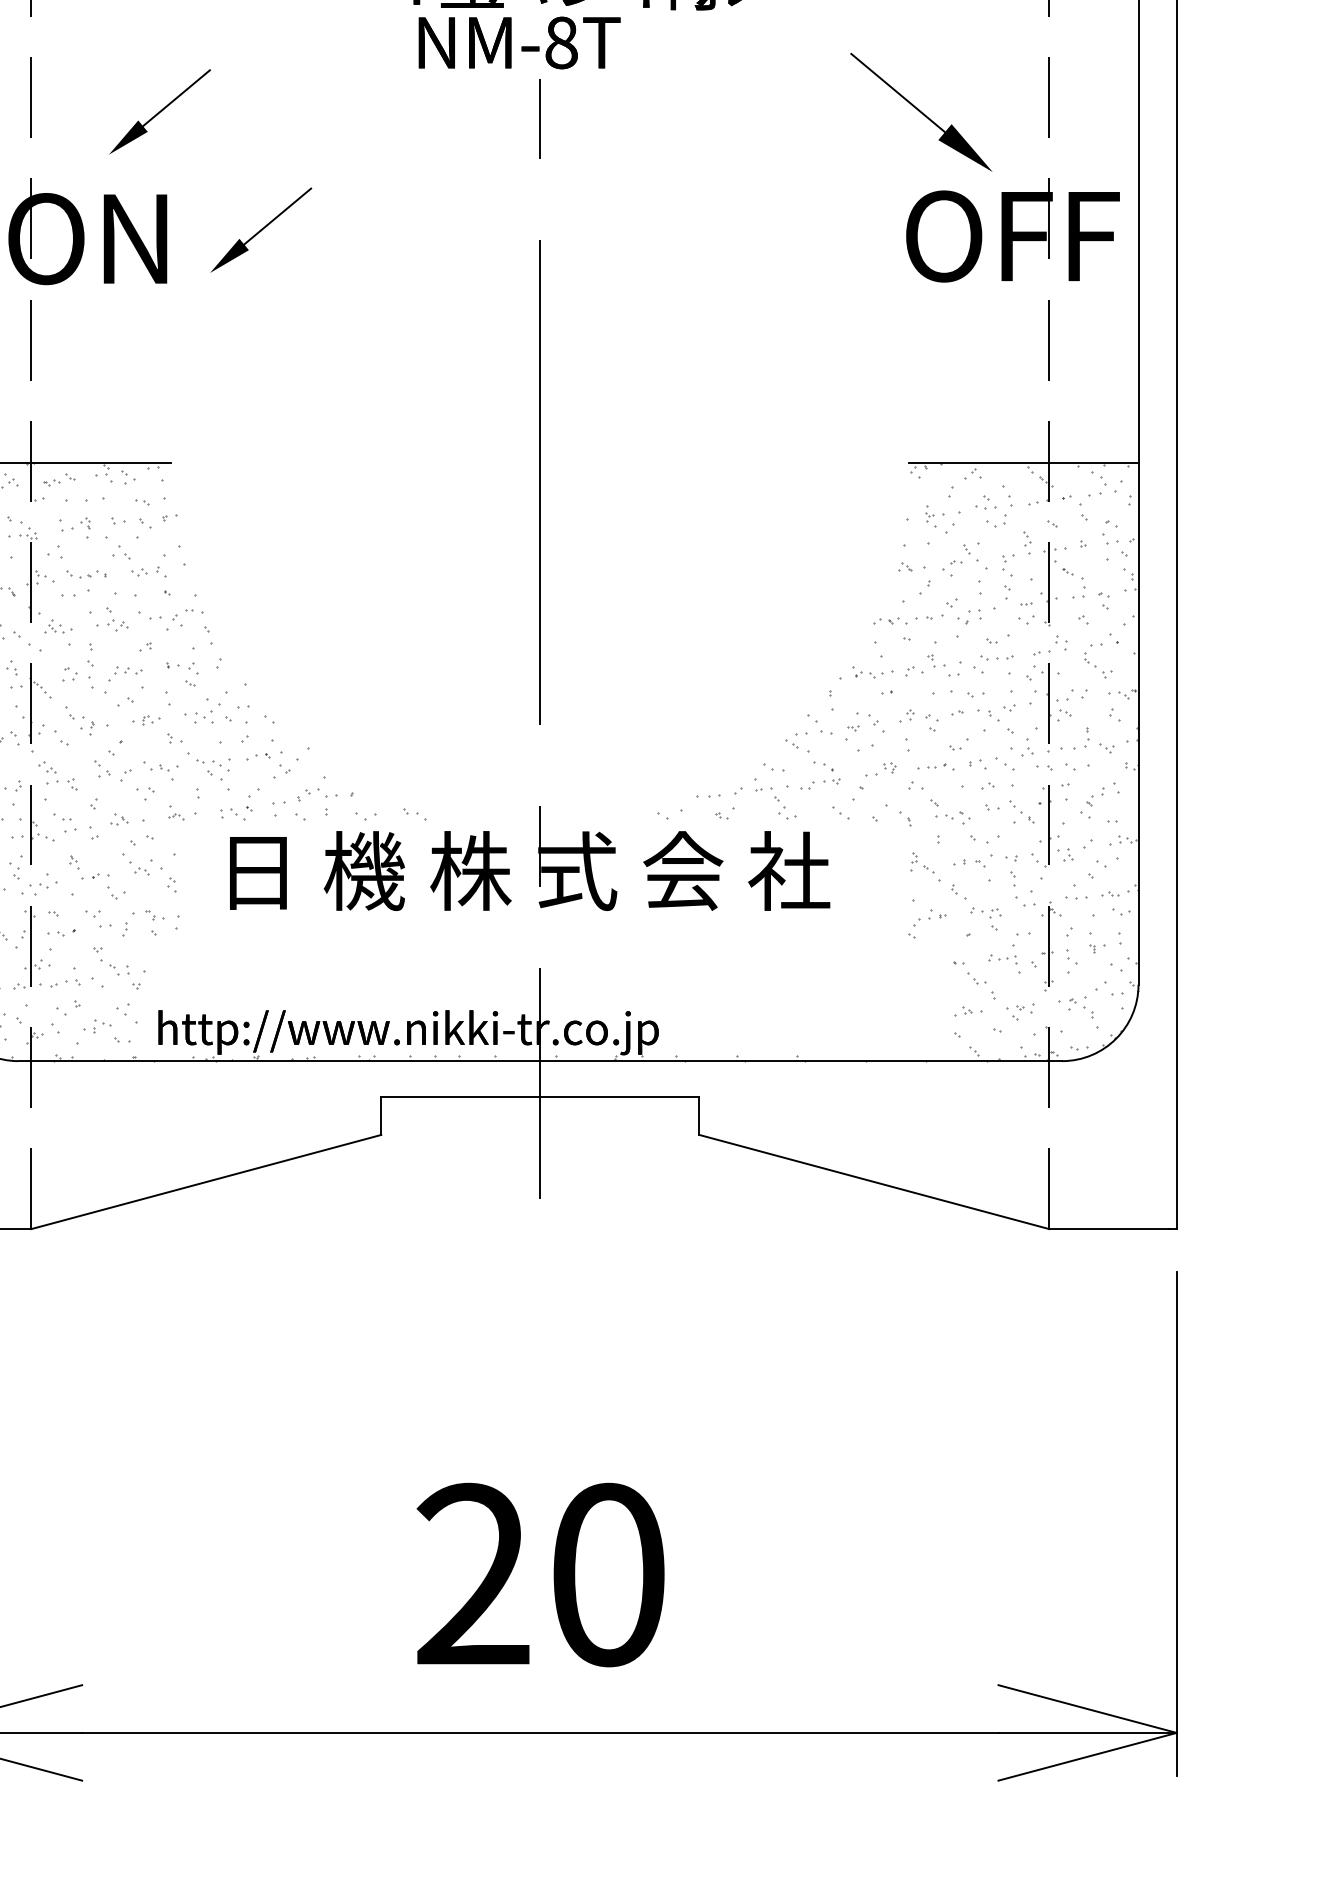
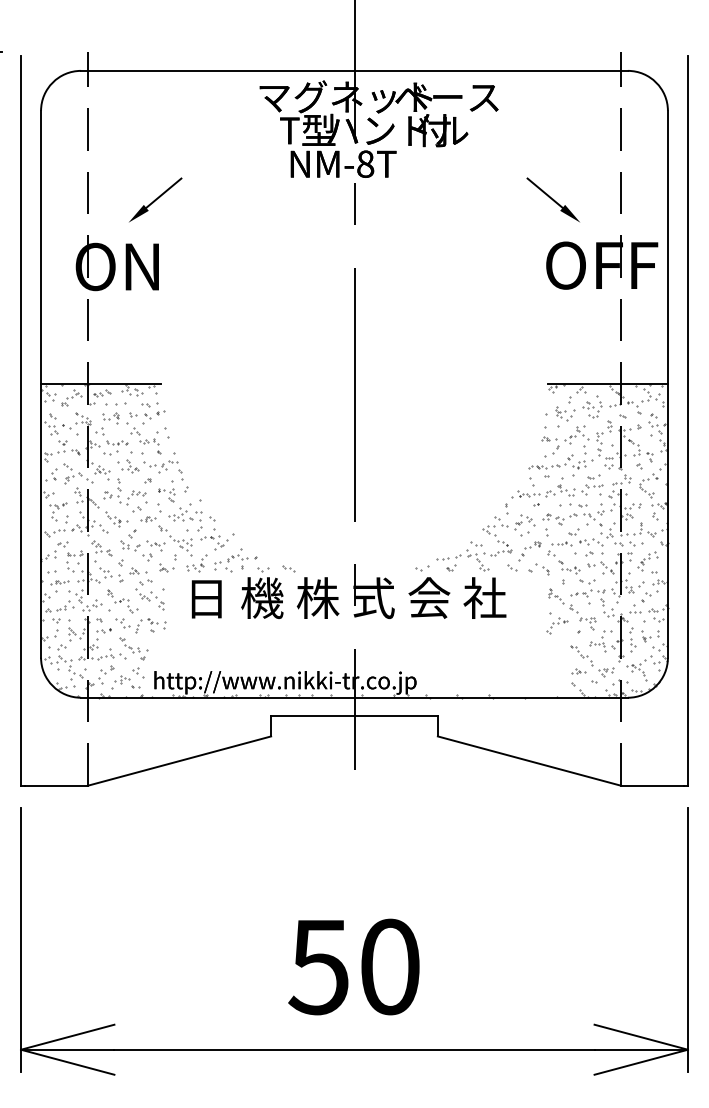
part: (918, 110) -> (552, 199), size x0.71
part: (261, 228) -> (208, 261), removed
text: (471, 1574) -> (318, 966), 20 -> 50

